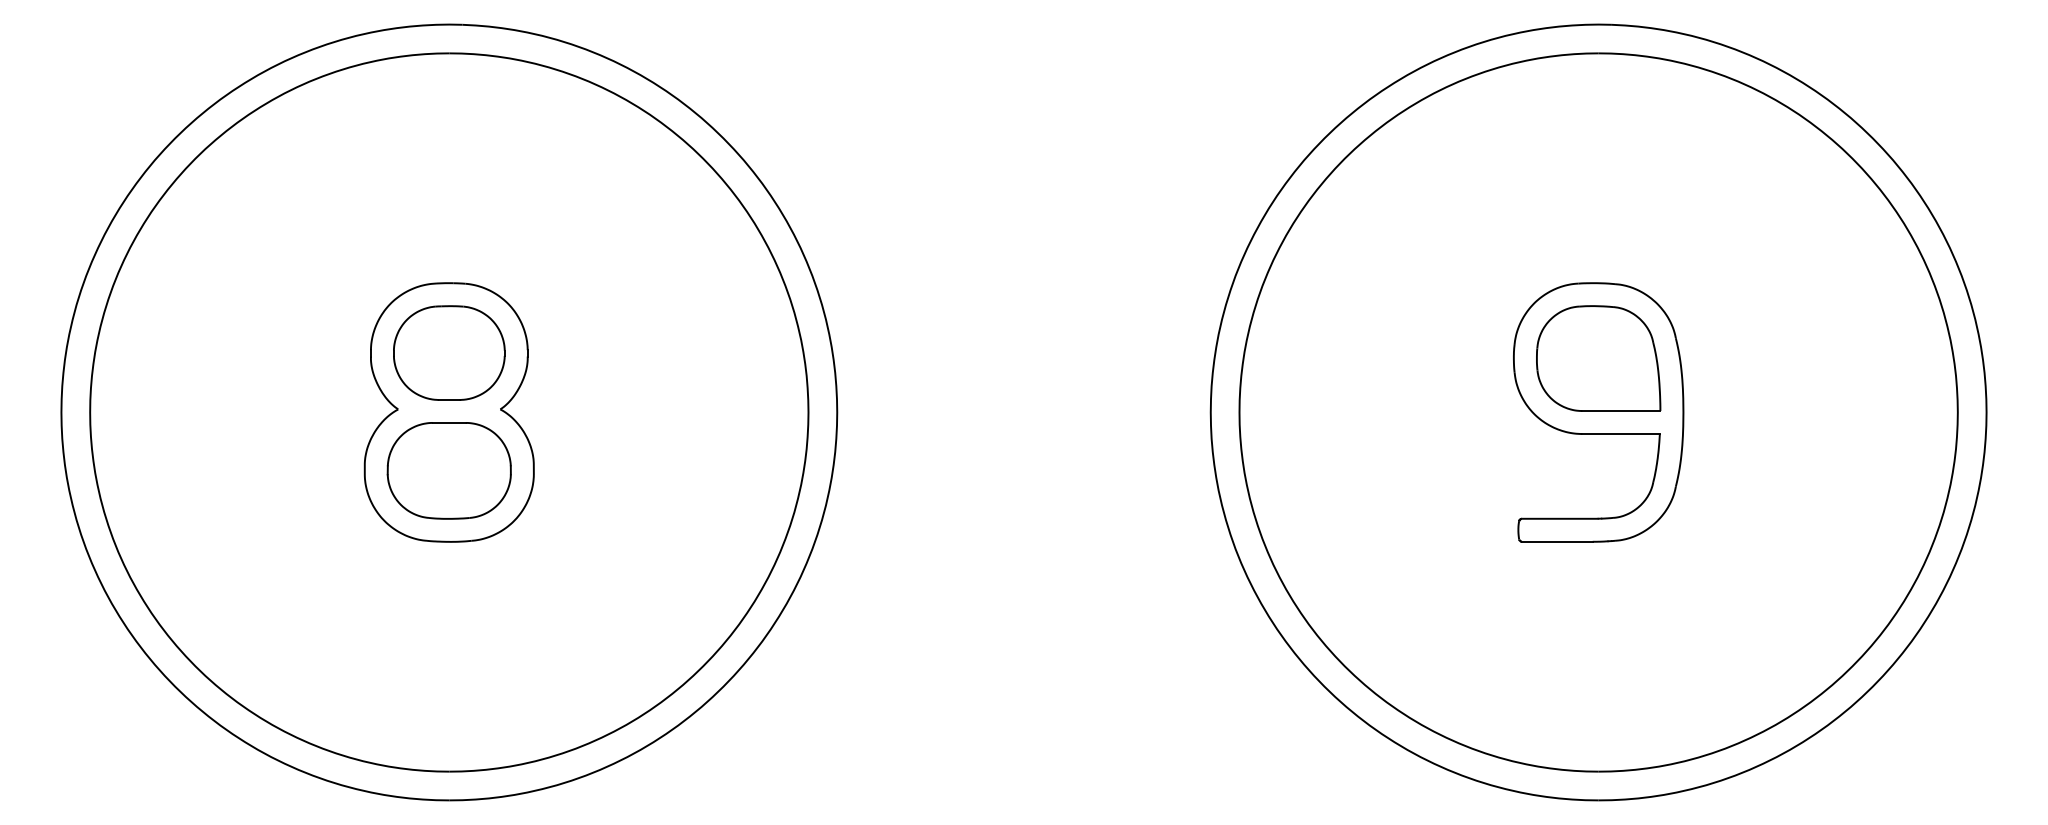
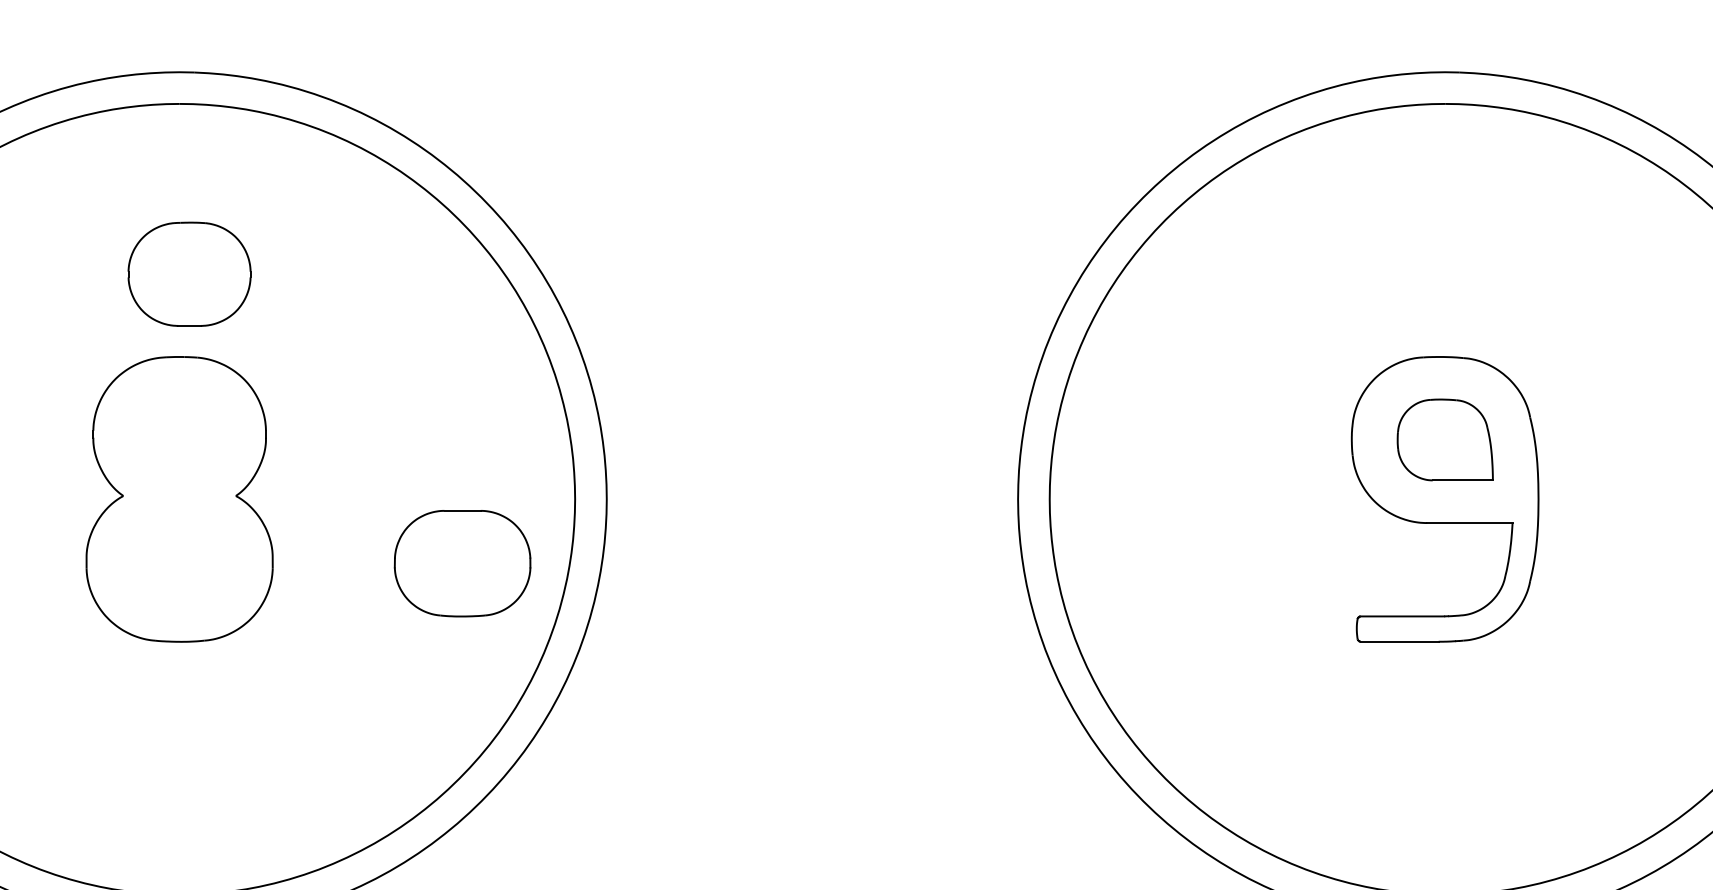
part: (449, 352) -> (189, 273), moved
part: (1598, 358) -> (1445, 439), size x0.7
part: (448, 470) -> (461, 563), moved

